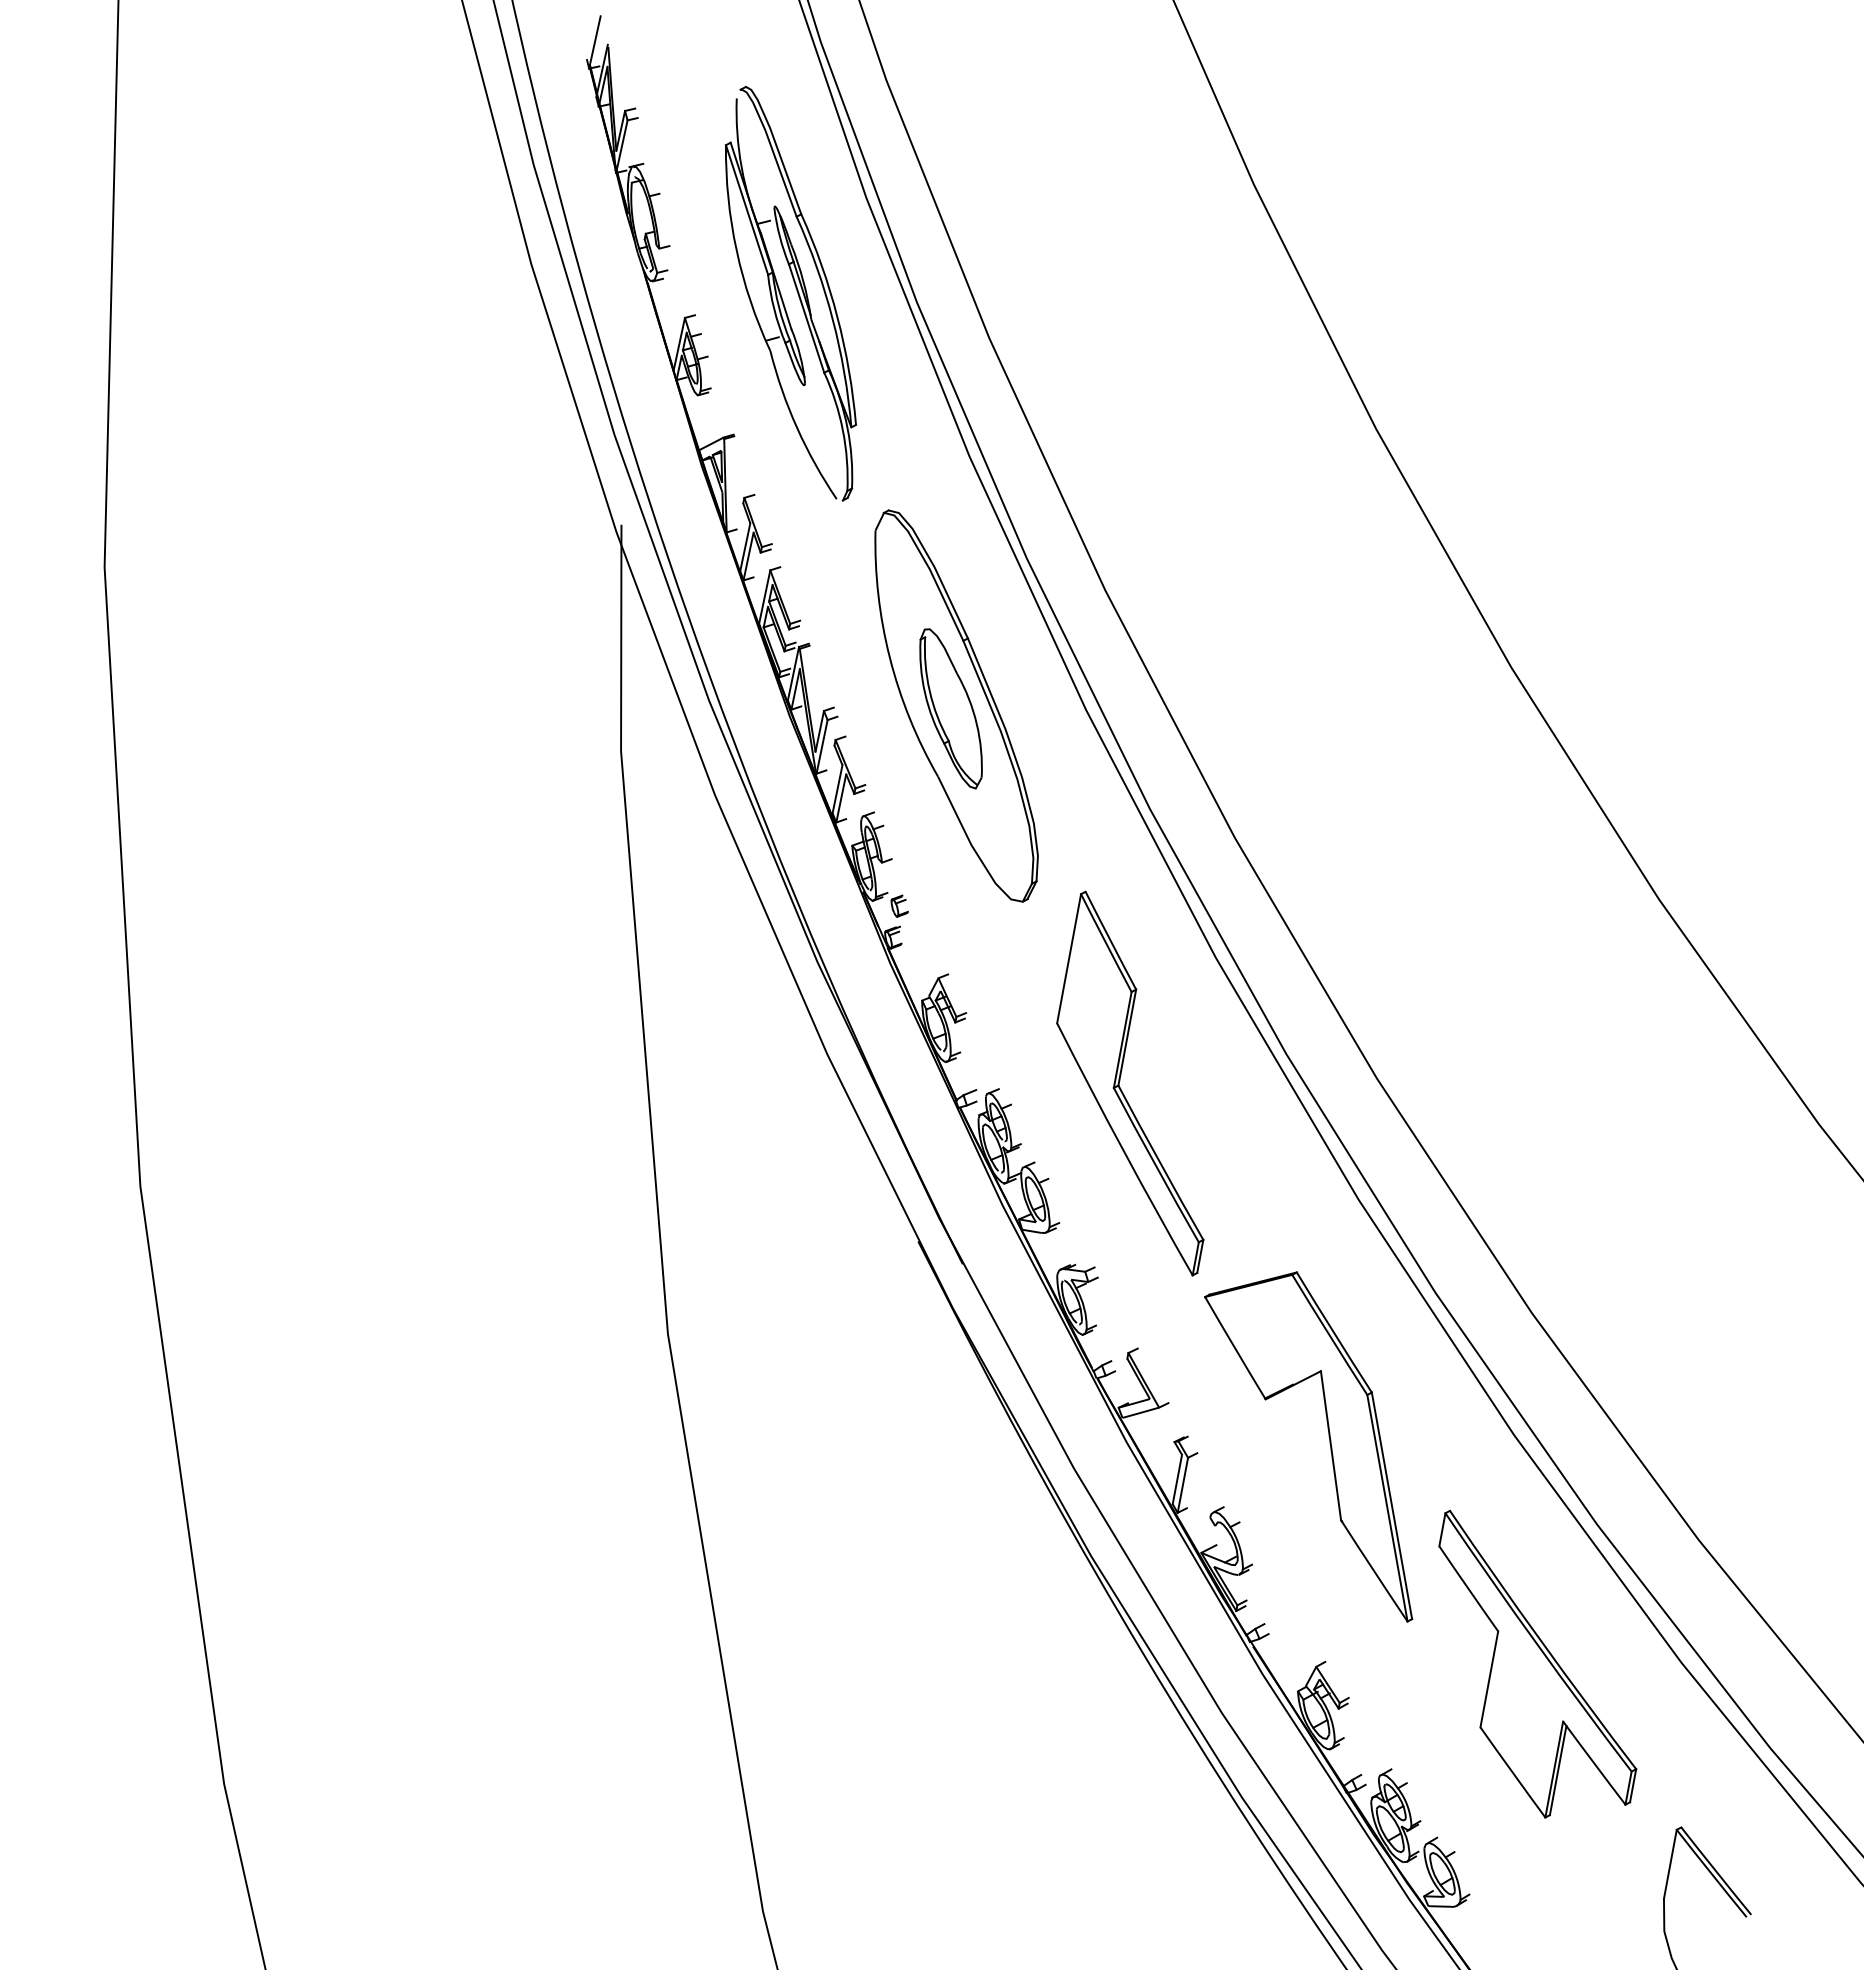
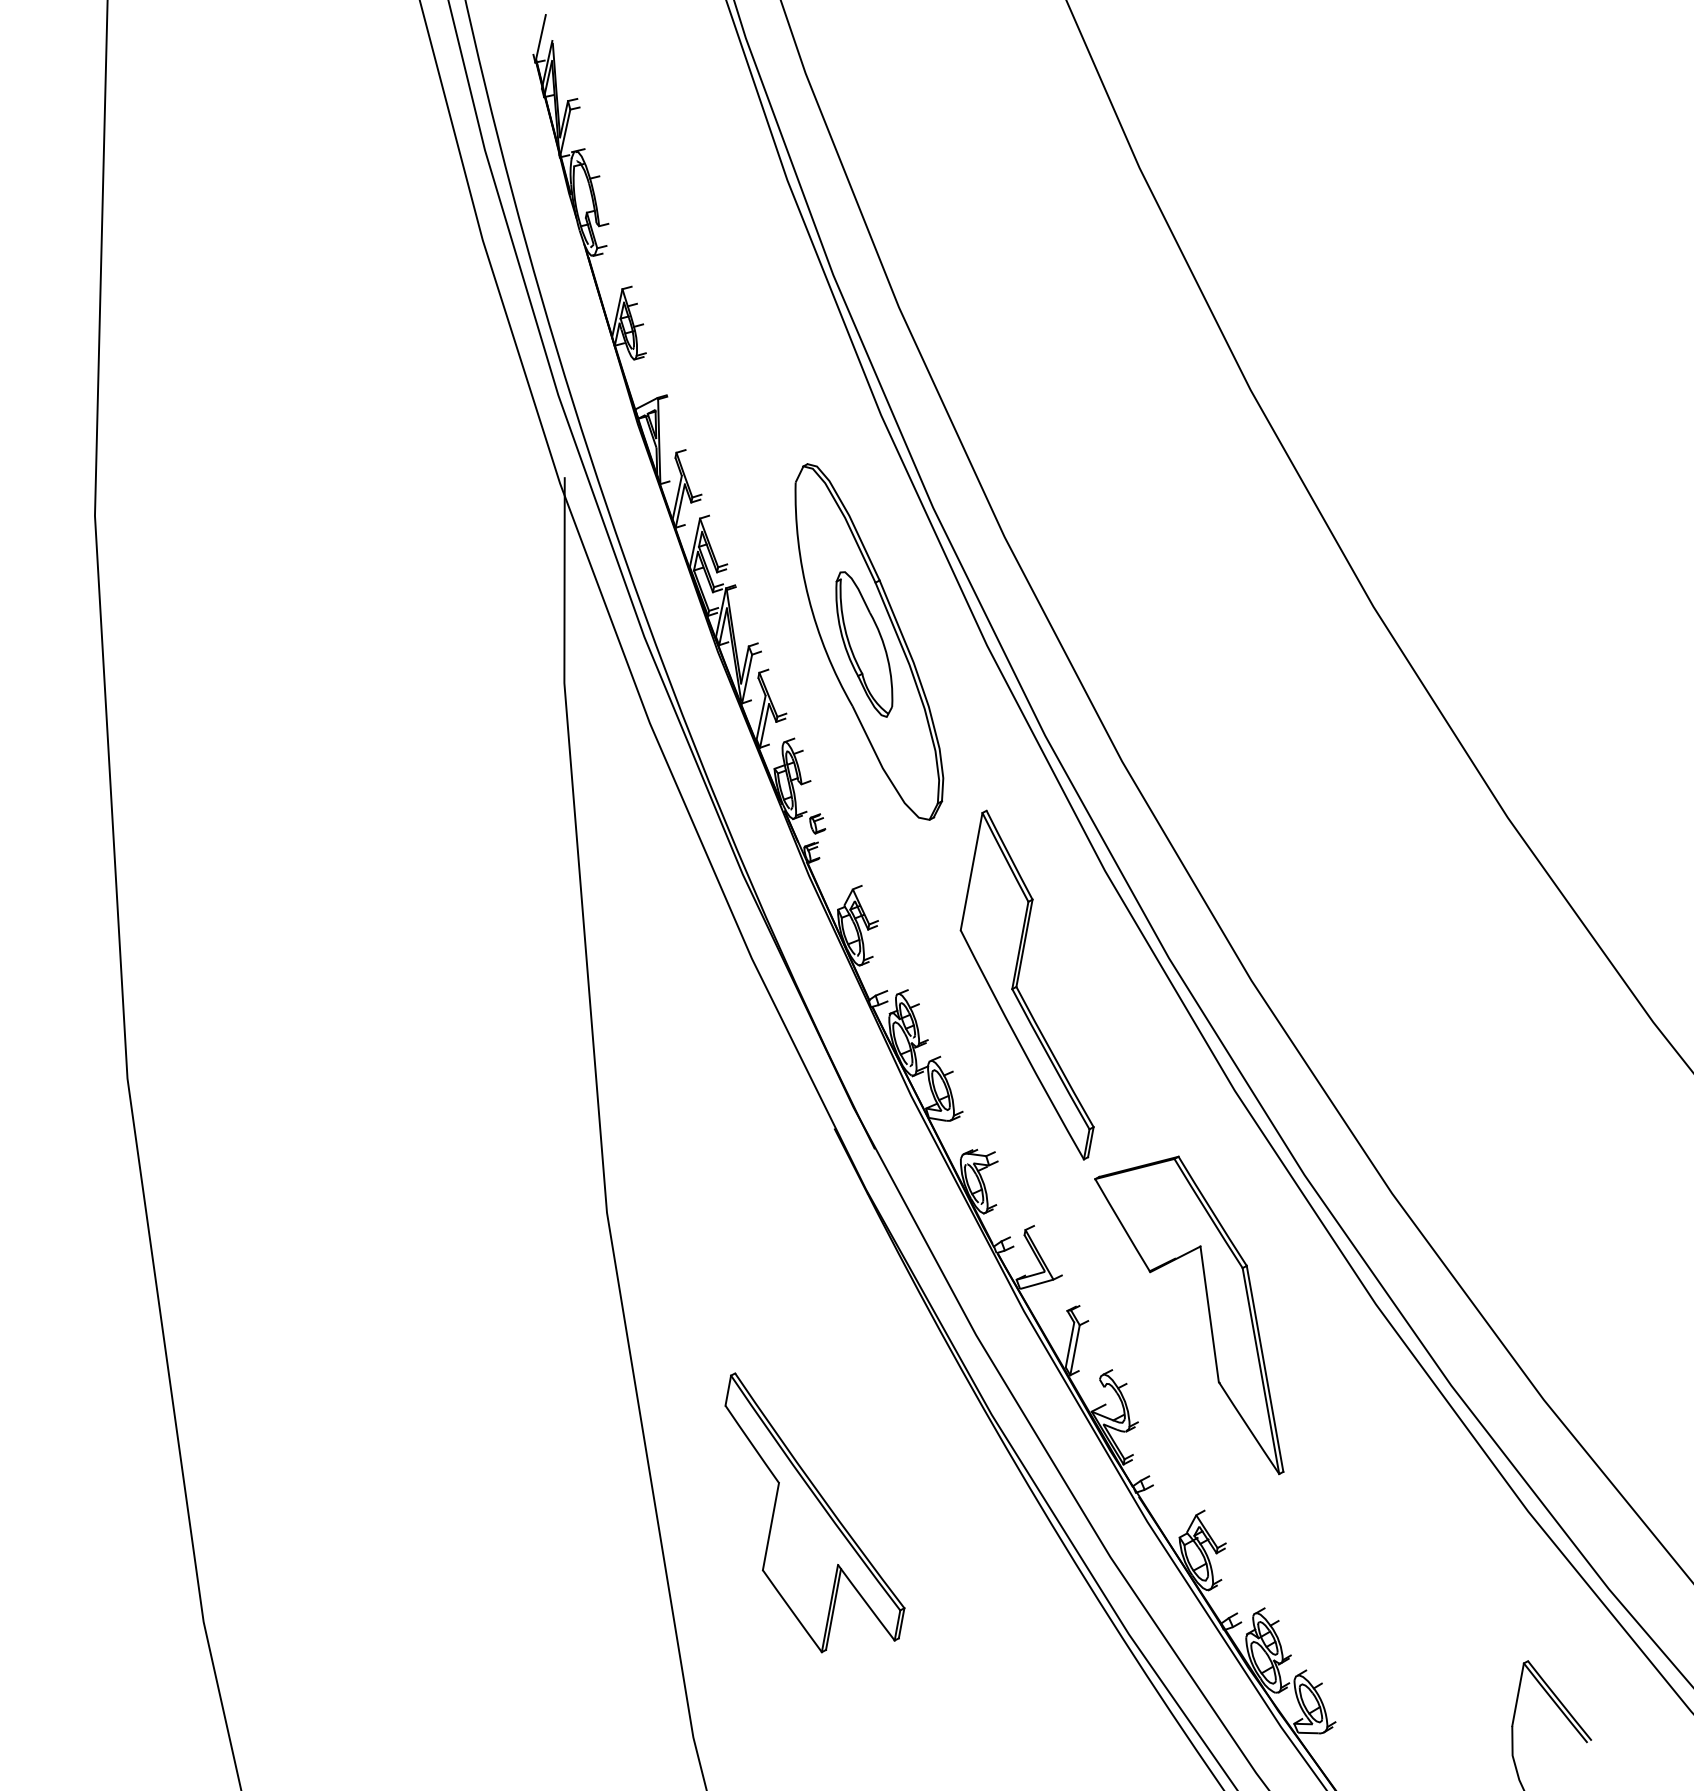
part: (796, 291) -> (723, 265), removed
part: (1537, 1663) -> (814, 1512), moved

